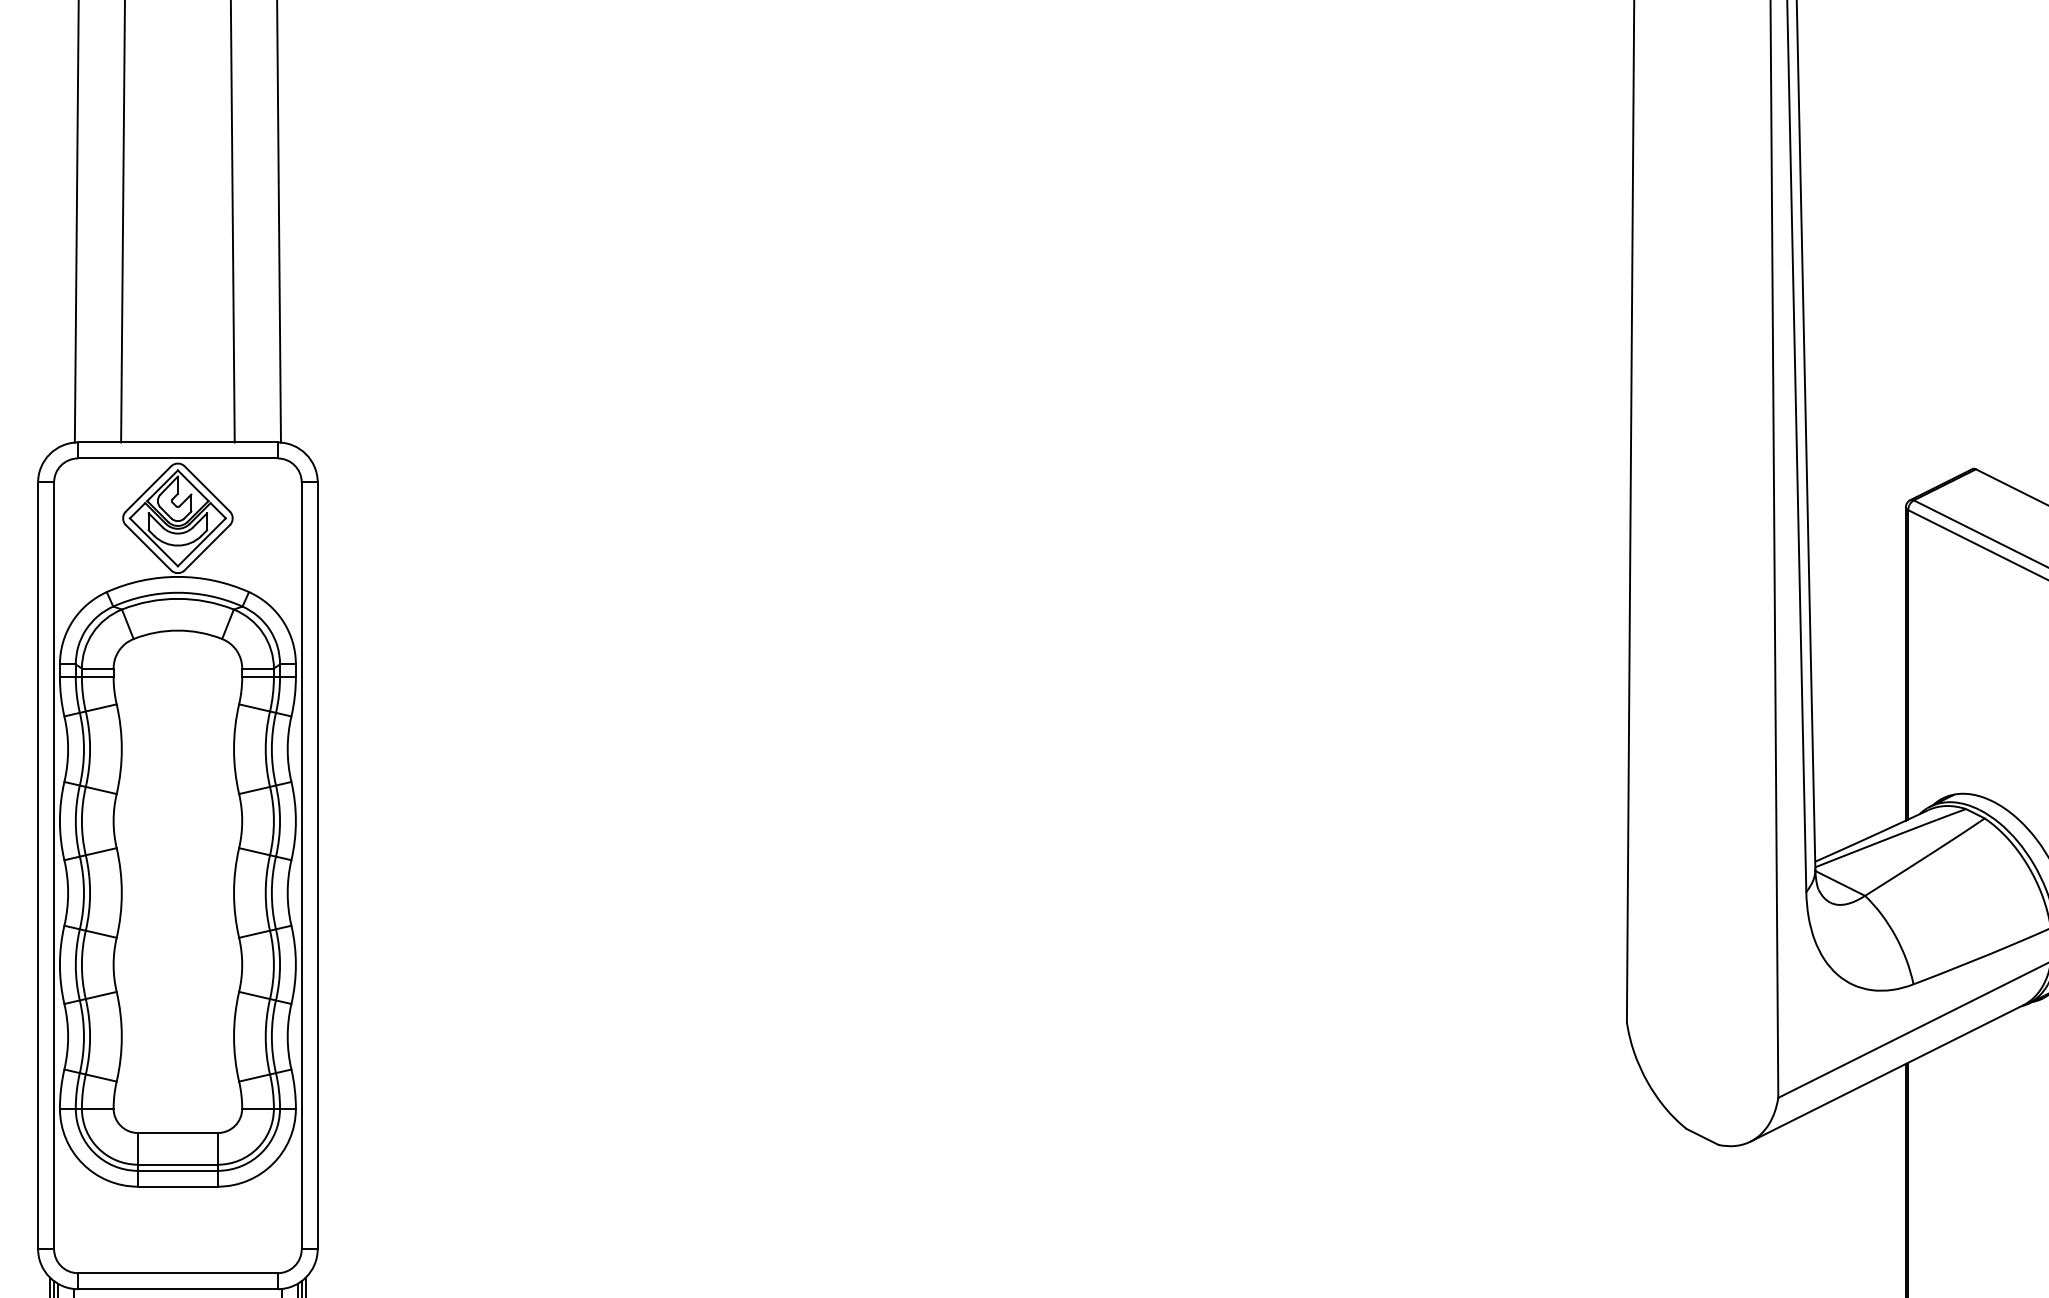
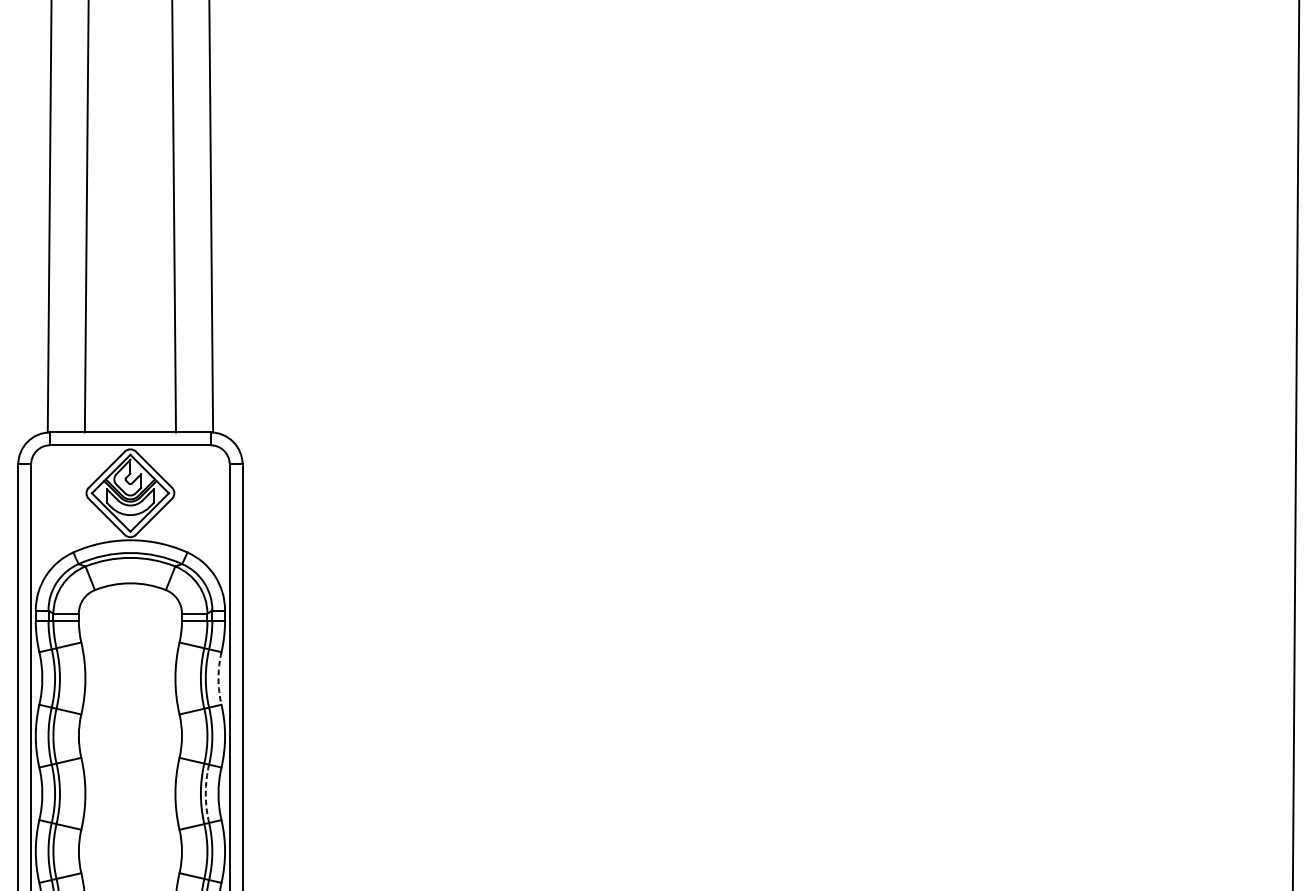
arc: (287, 749) -> (218, 678), solid -> dashed
arc: (271, 892) -> (205, 793), solid -> dashed

